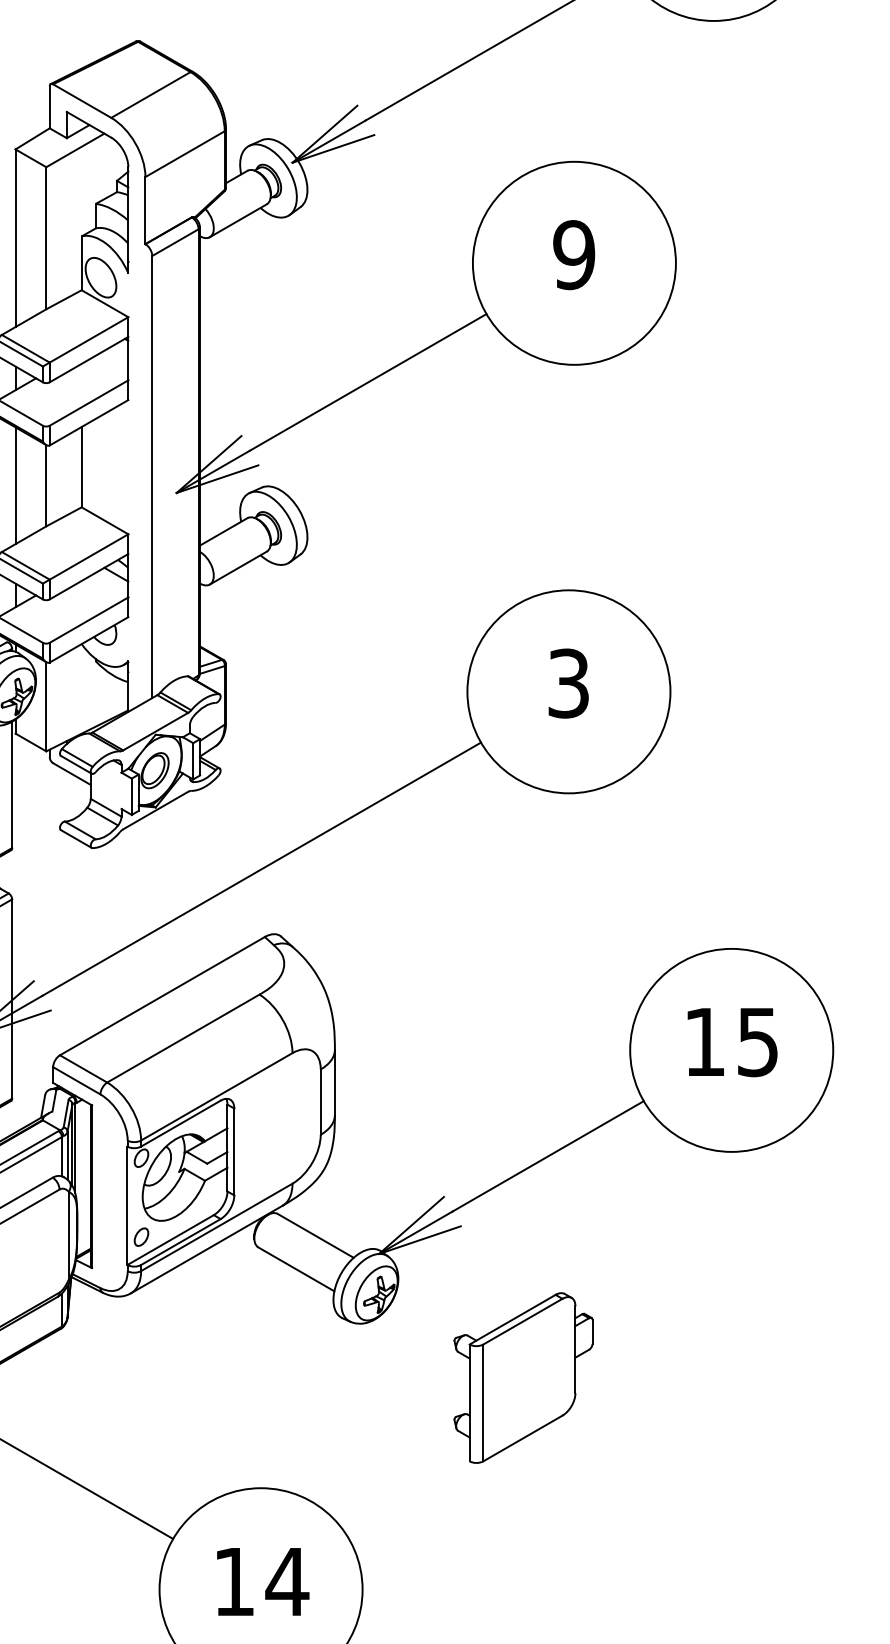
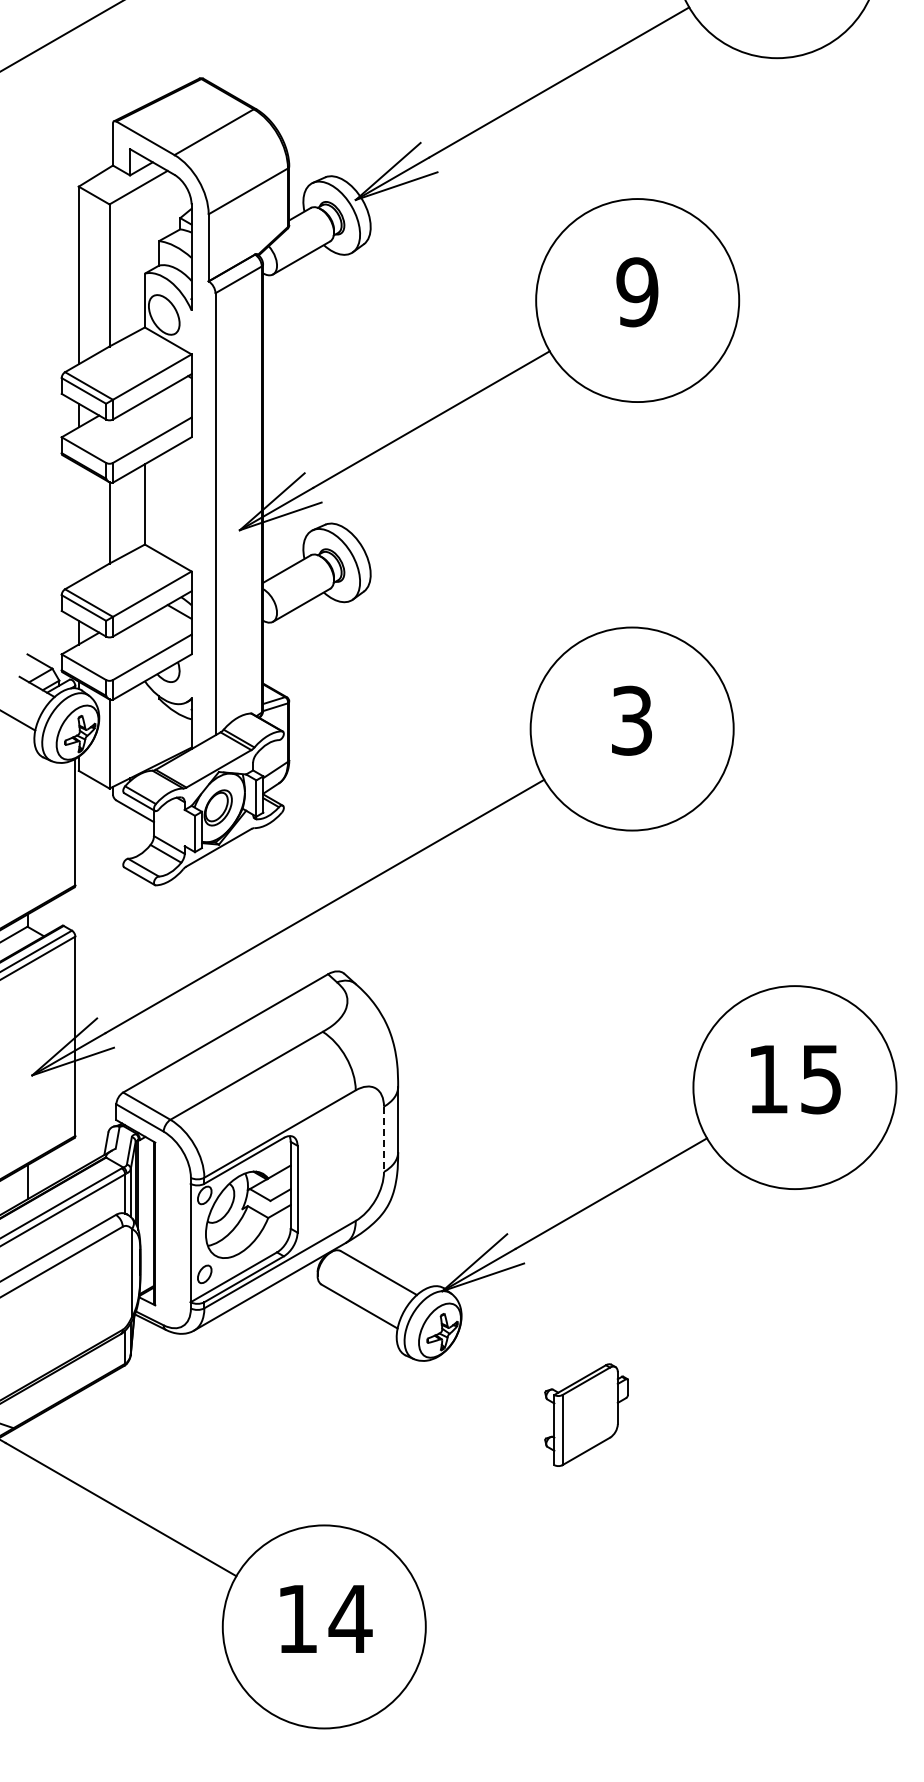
line: (15, 485) -> (78, 522), removed
line: (321, 1102) -> (384, 1139), solid -> dashed
part: (523, 1377) -> (586, 1414), size x0.6

